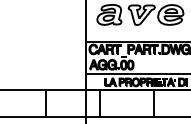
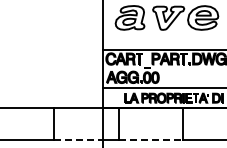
line: (66, 117) -> (78, 140), solid -> dashed
line: (127, 117) -> (151, 140), solid -> dashed

